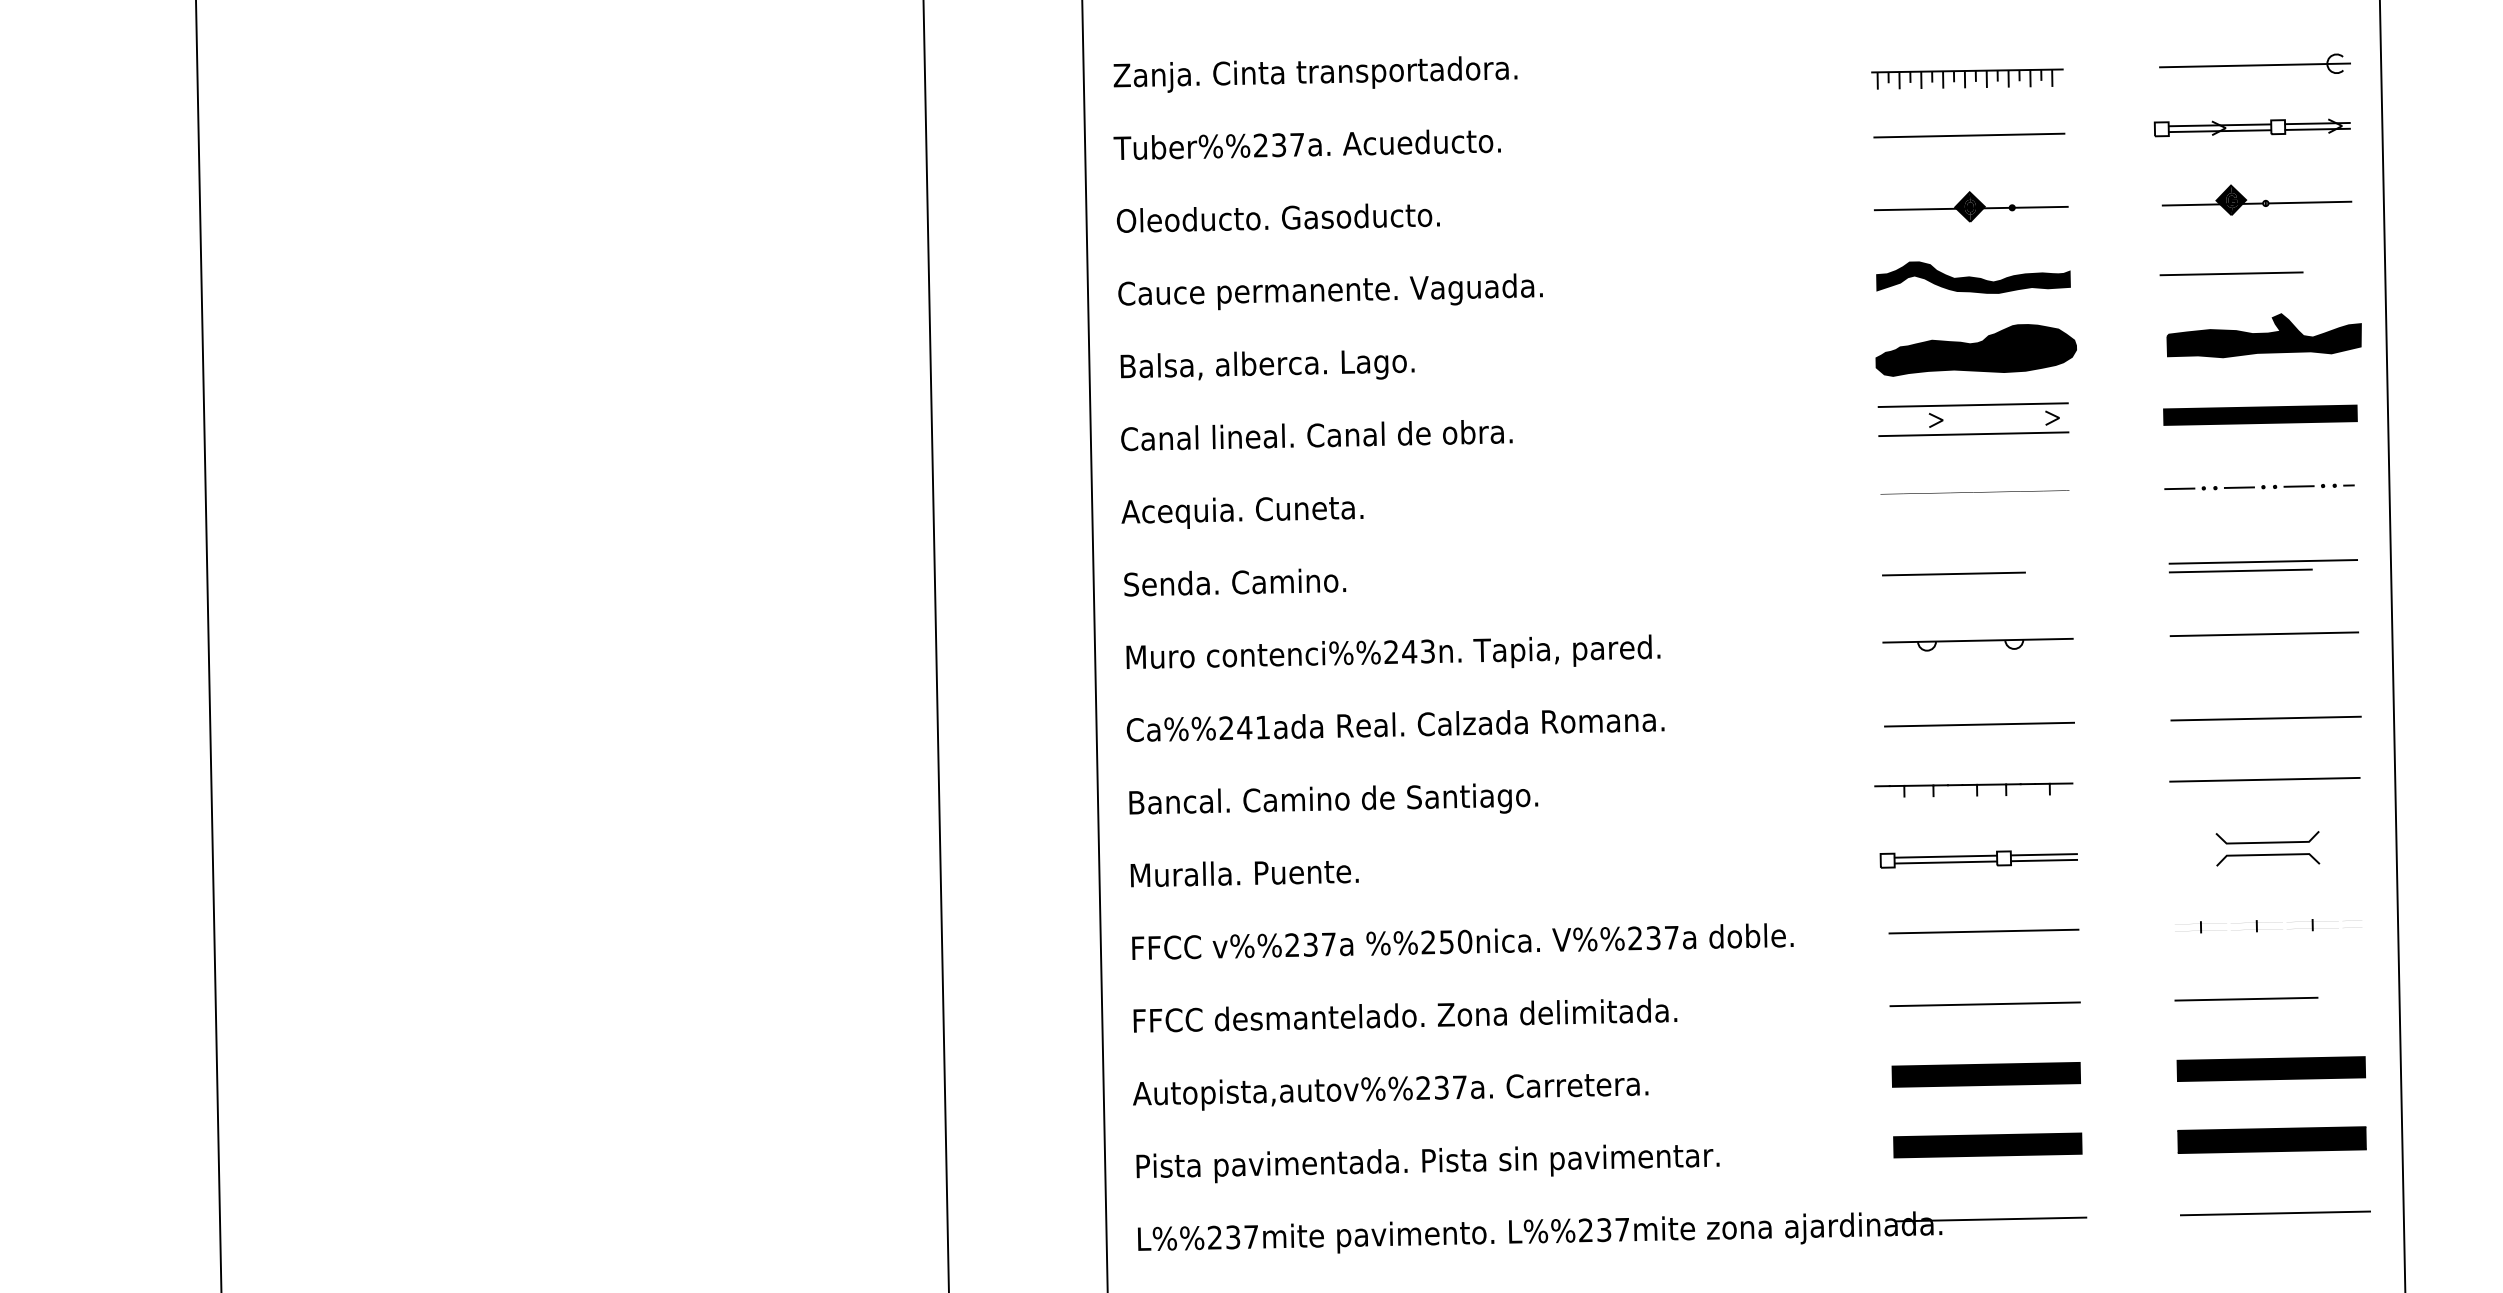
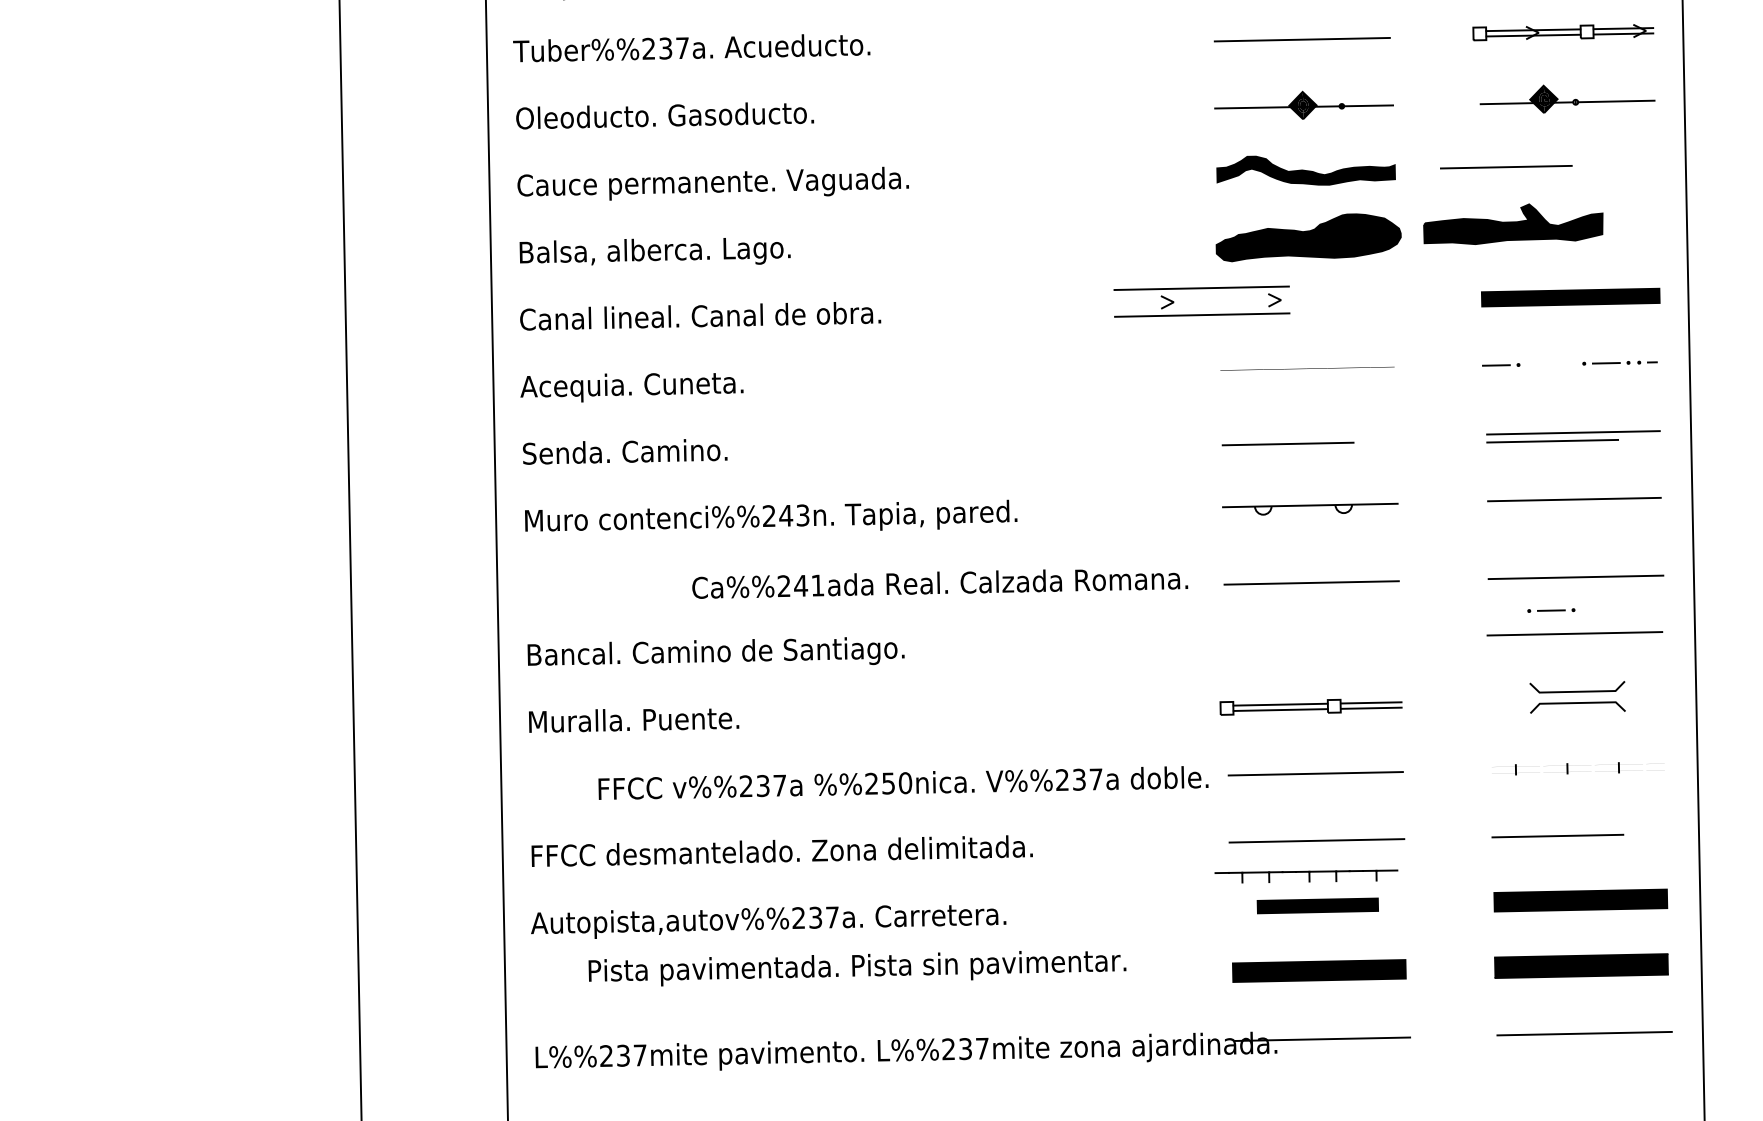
line: (2231, 273) -> (1506, 166), moved
part: (2263, 335) -> (1512, 224), moved
part: (1972, 406) -> (1201, 289), moved
part: (2239, 487) -> (1551, 610), moved
text: (1395, 725) -> (940, 583), moved
part: (1973, 789) -> (1306, 876), moved
text: (1462, 941) -> (903, 782), moved
part: (1985, 1074) -> (1317, 905), size x0.7
text: (1427, 1163) -> (857, 968), moved

